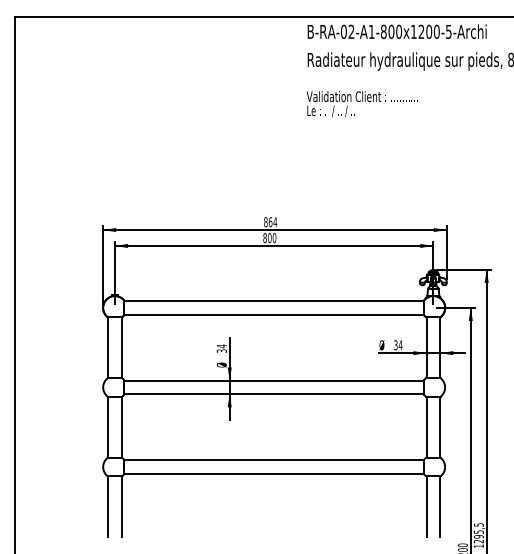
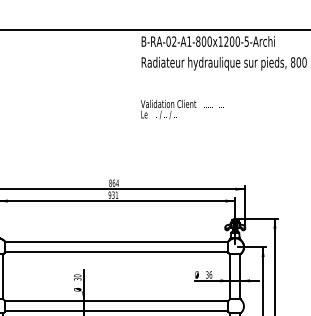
text: (361, 104) -> (181, 109), moved
text: (269, 238) -> (113, 195), 800 -> 931
text: (400, 345) -> (210, 275), 34 -> 36
text: (221, 346) -> (77, 275), 34 -> 30

